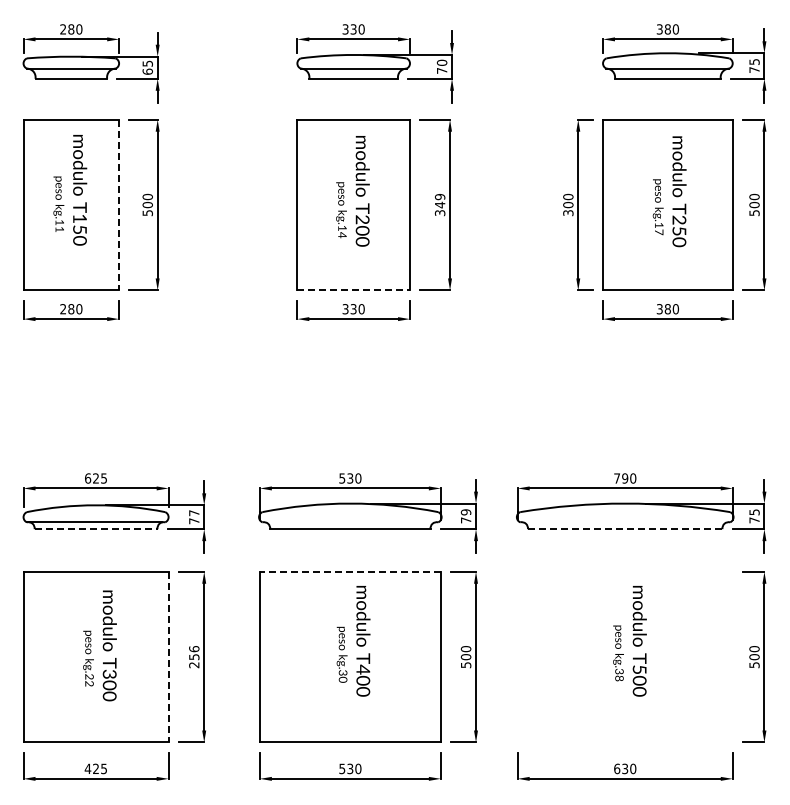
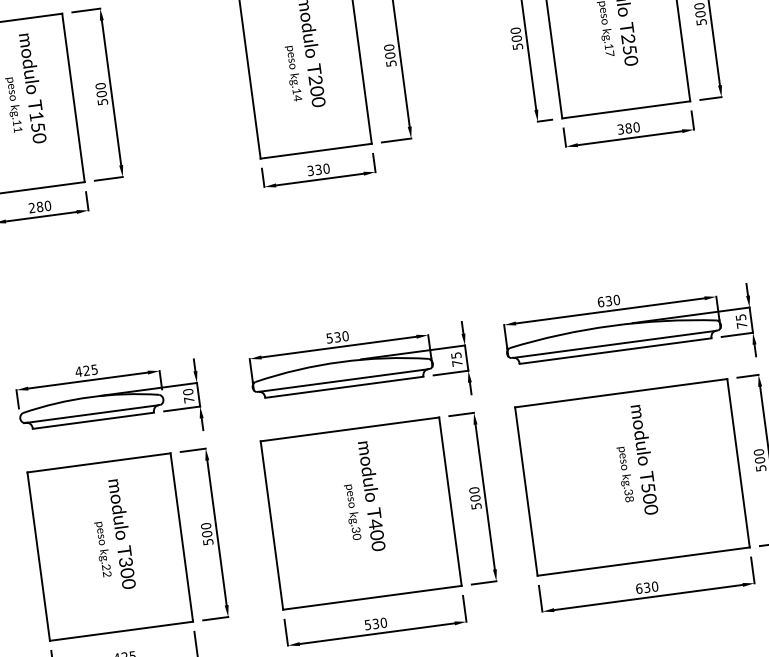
text: (439, 204) -> (389, 55), 349 -> 500
line: (119, 205) -> (73, 98), dashed -> solid
text: (567, 212) -> (516, 46), 300 -> 500
line: (354, 290) -> (317, 151), dashed -> solid
text: (87, 478) -> (78, 371), 625 -> 425
text: (621, 478) -> (605, 301), 790 -> 630
text: (465, 512) -> (455, 355), 79 -> 75
text: (194, 513) -> (188, 392), 77 -> 70
line: (350, 522) -> (343, 380), added
line: (625, 522) -> (614, 344), added
line: (96, 529) -> (93, 421), dashed -> solid
line: (625, 529) -> (615, 351), dashed -> solid
line: (349, 571) -> (349, 429), dashed -> solid
part: (625, 656) -> (632, 476), added
line: (168, 657) -> (181, 537), dashed -> solid
text: (194, 657) -> (207, 534), 256 -> 500

